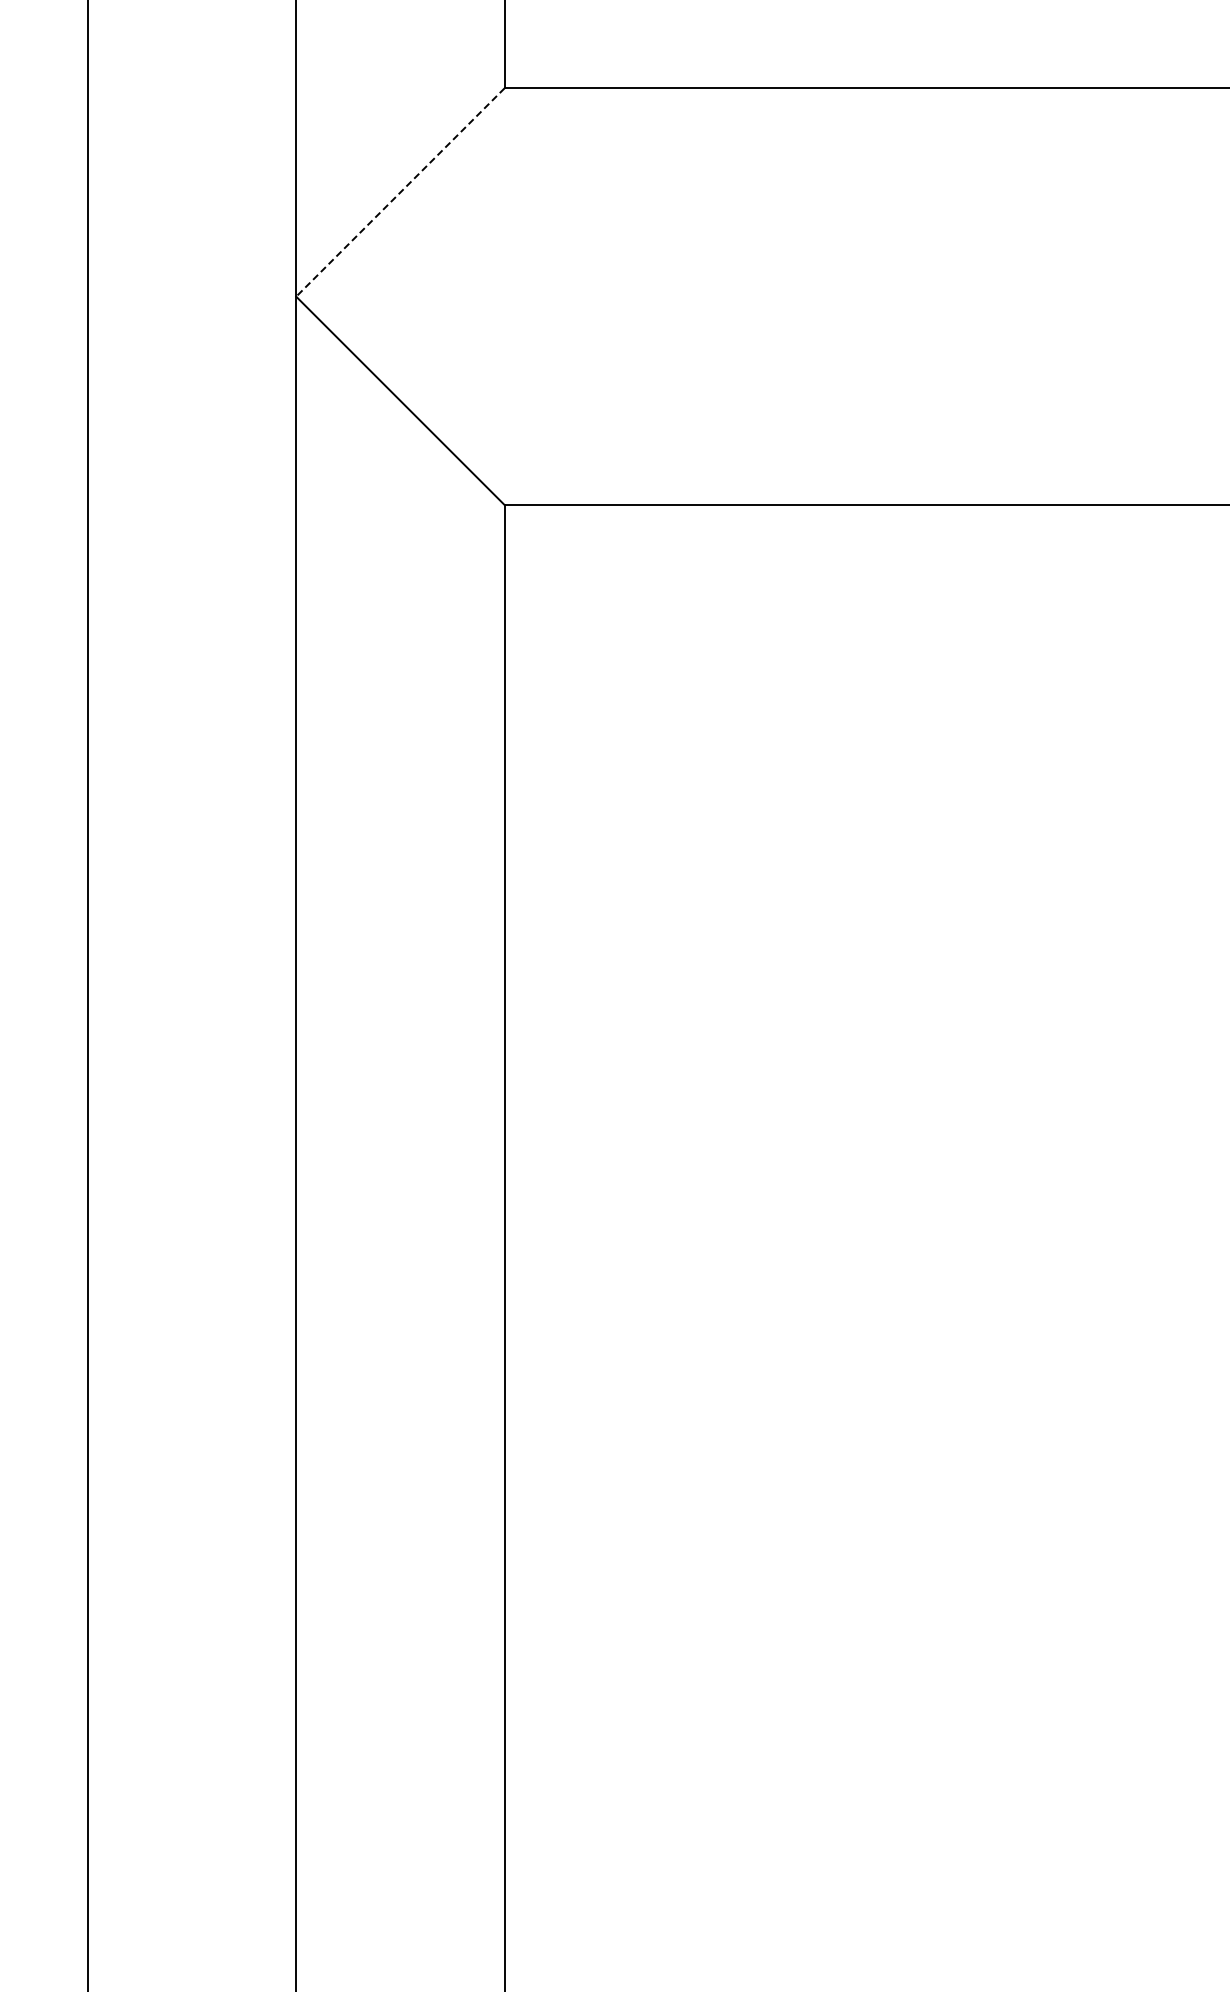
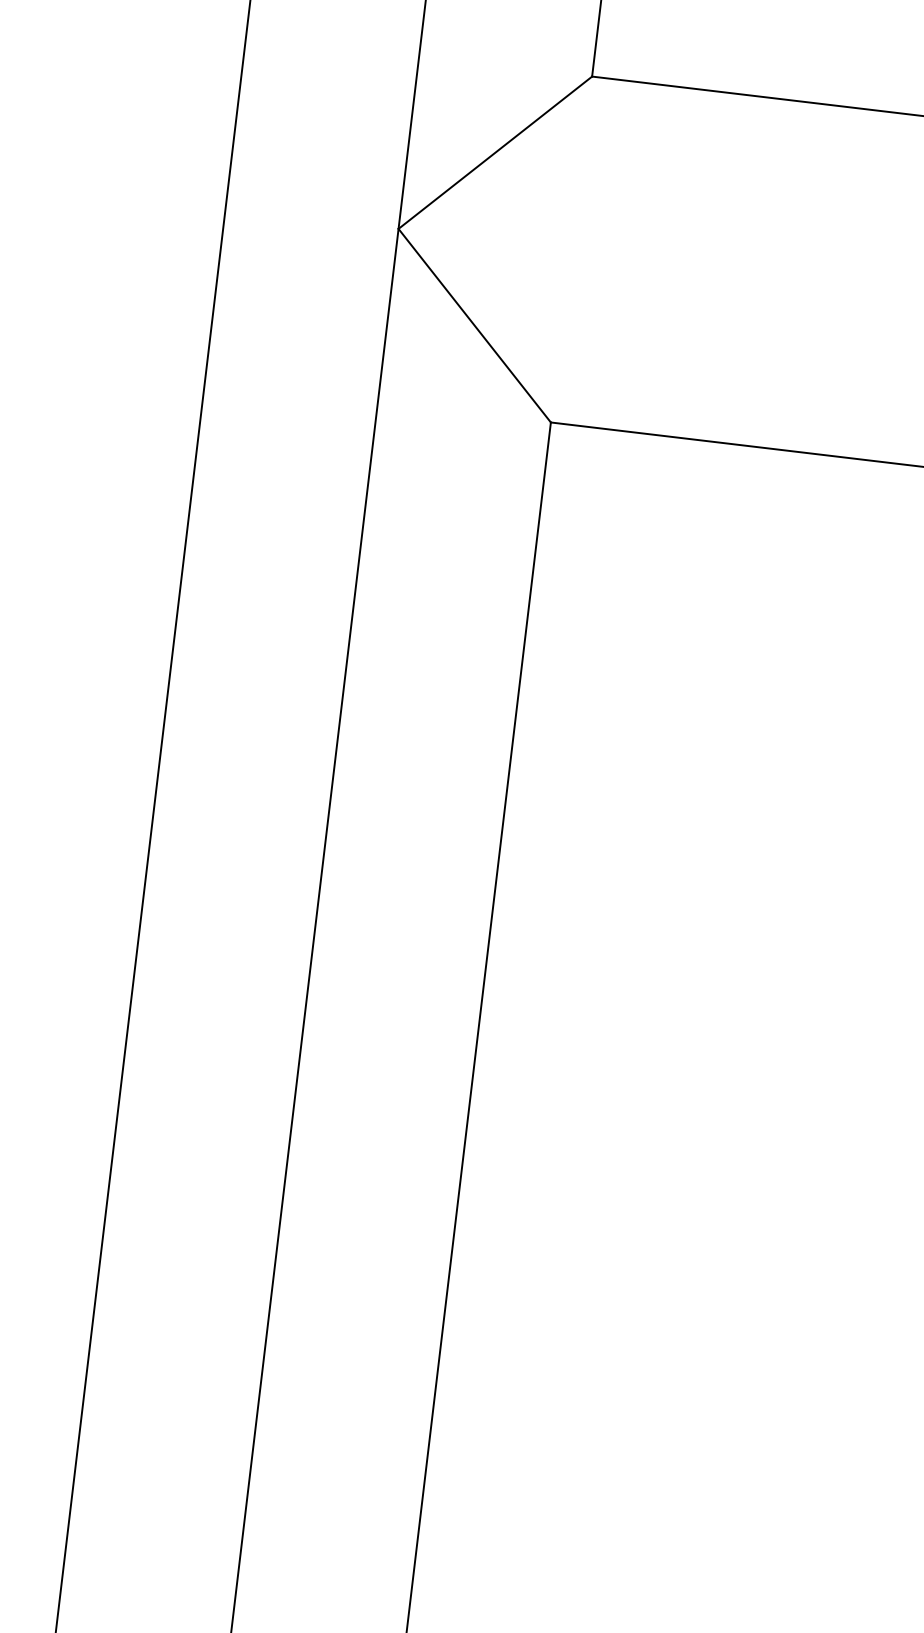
line: (400, 192) -> (495, 152), dashed -> solid

